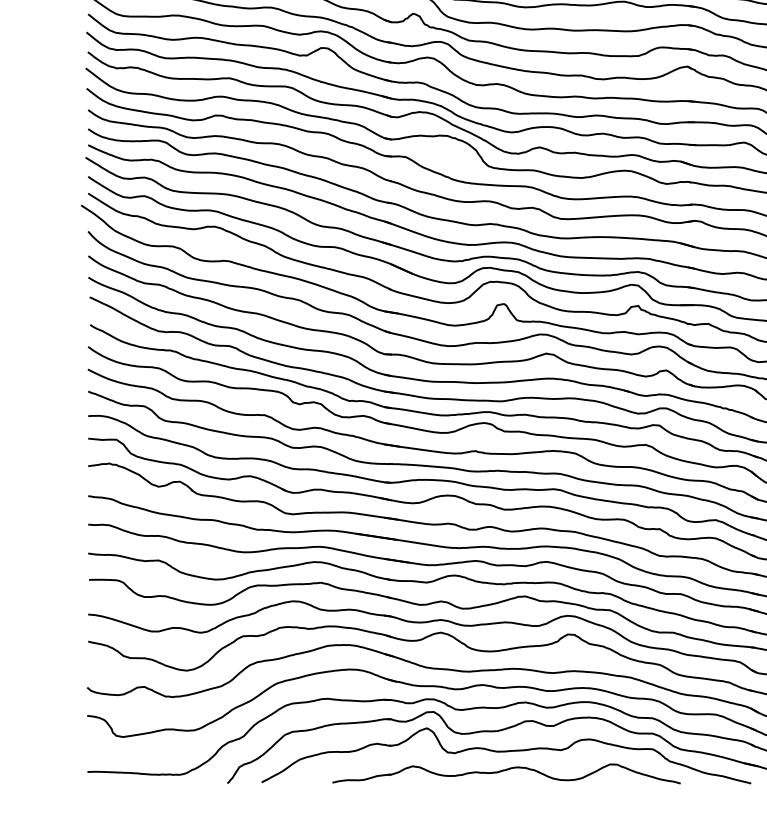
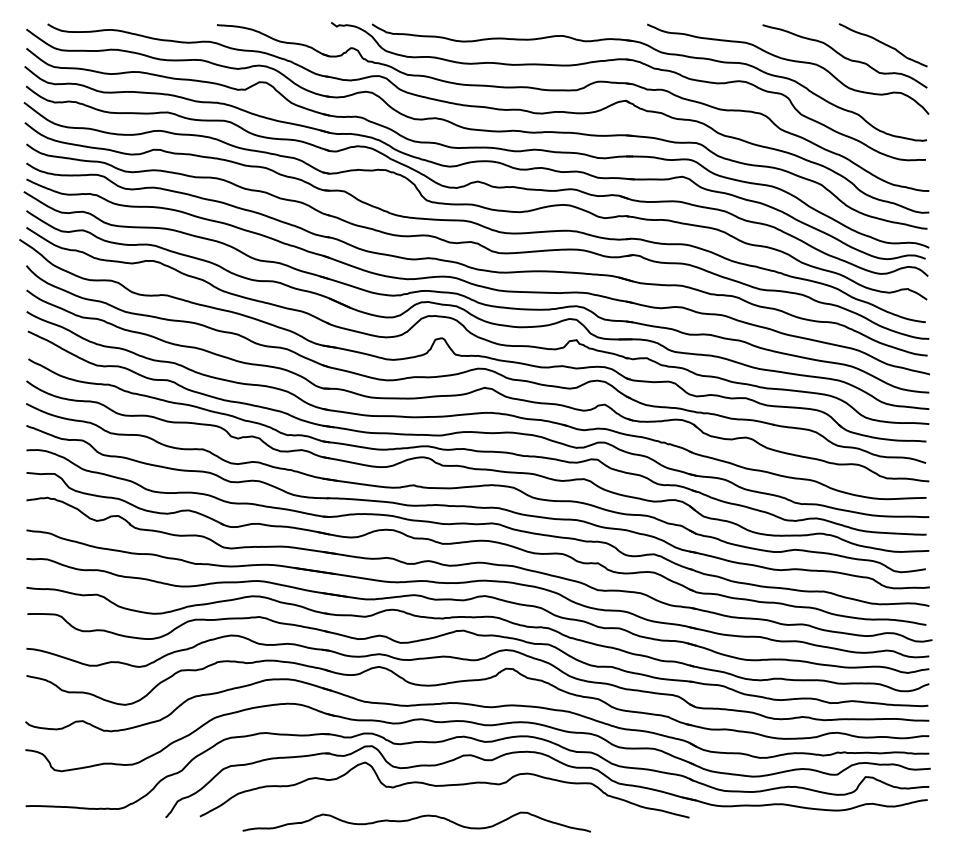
part: (506, 773) -> (416, 821), moved

